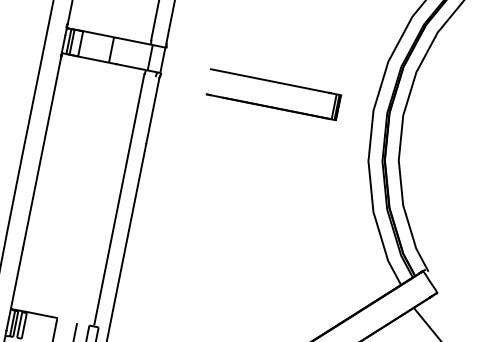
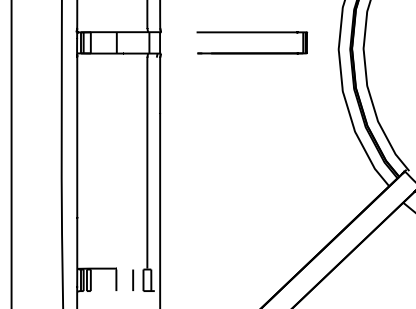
part: (276, 83) -> (252, 33), moved

